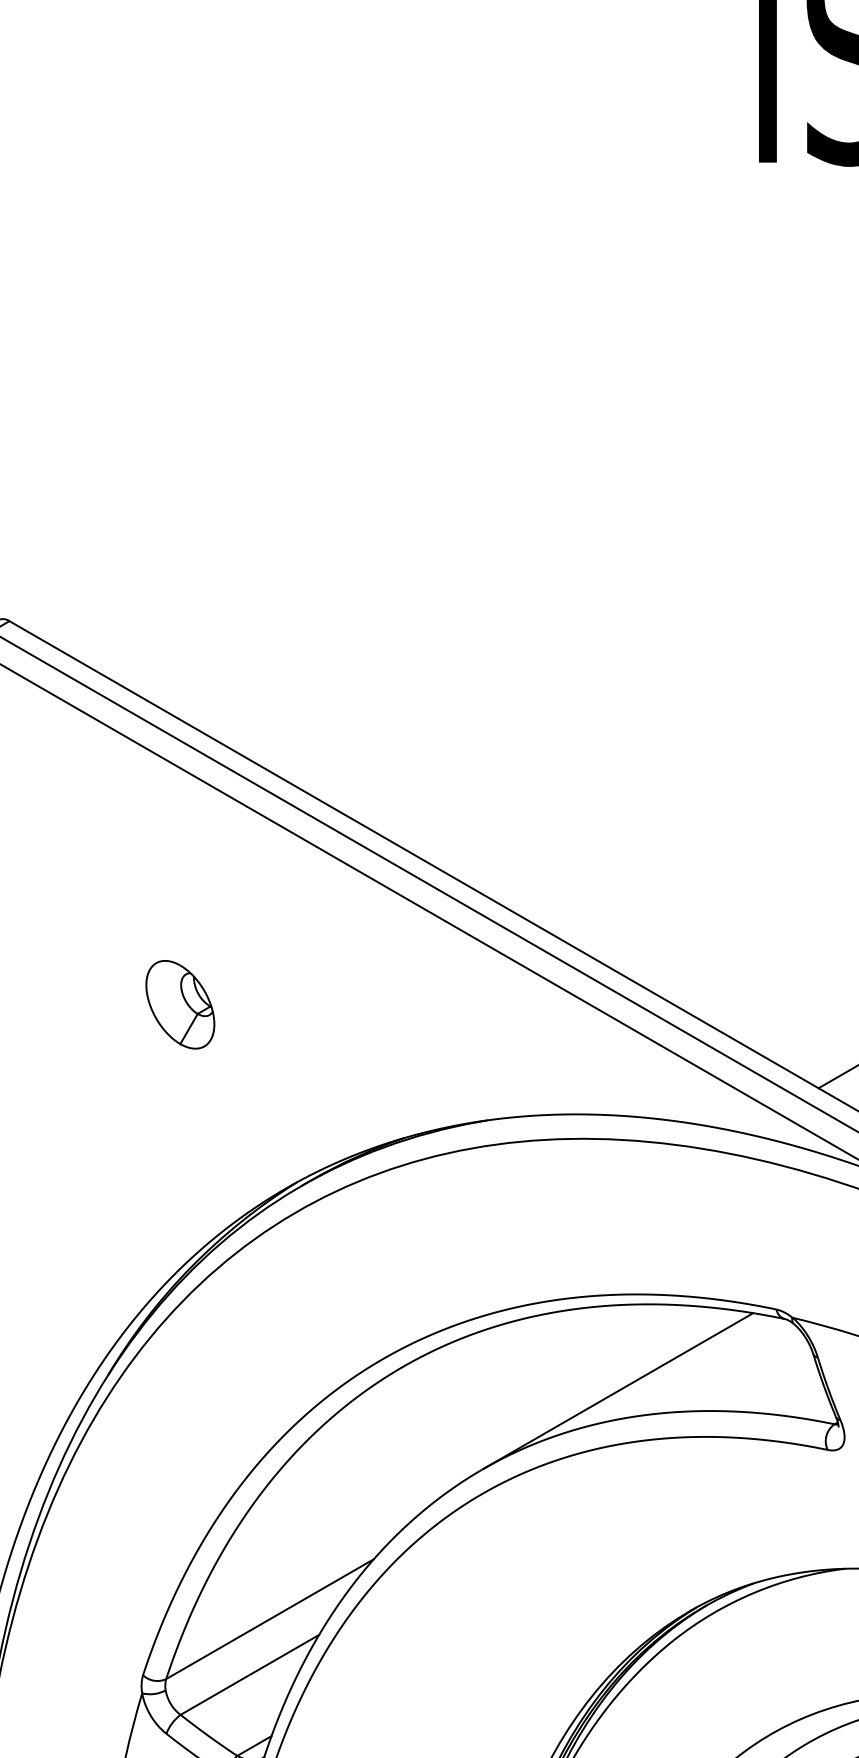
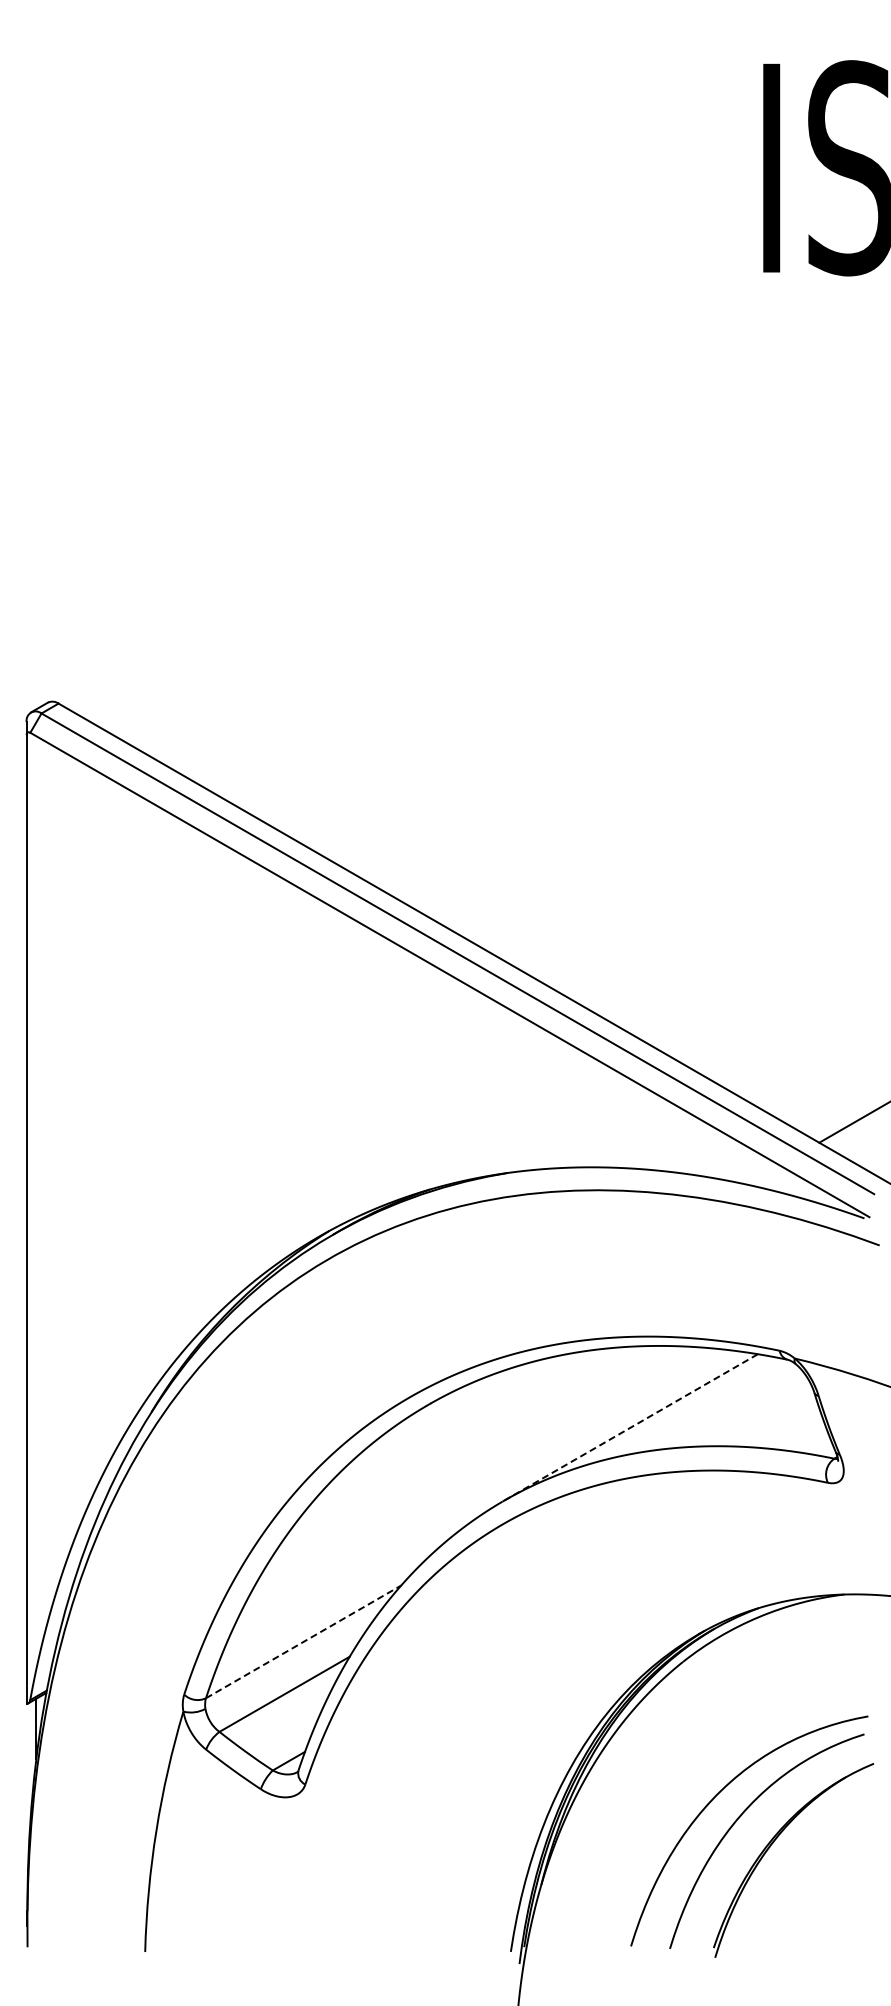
part: (180, 1005) -> (219, 1064), removed
line: (617, 1391) -> (630, 1427), solid -> dashed
line: (269, 1618) -> (303, 1641), solid -> dashed

